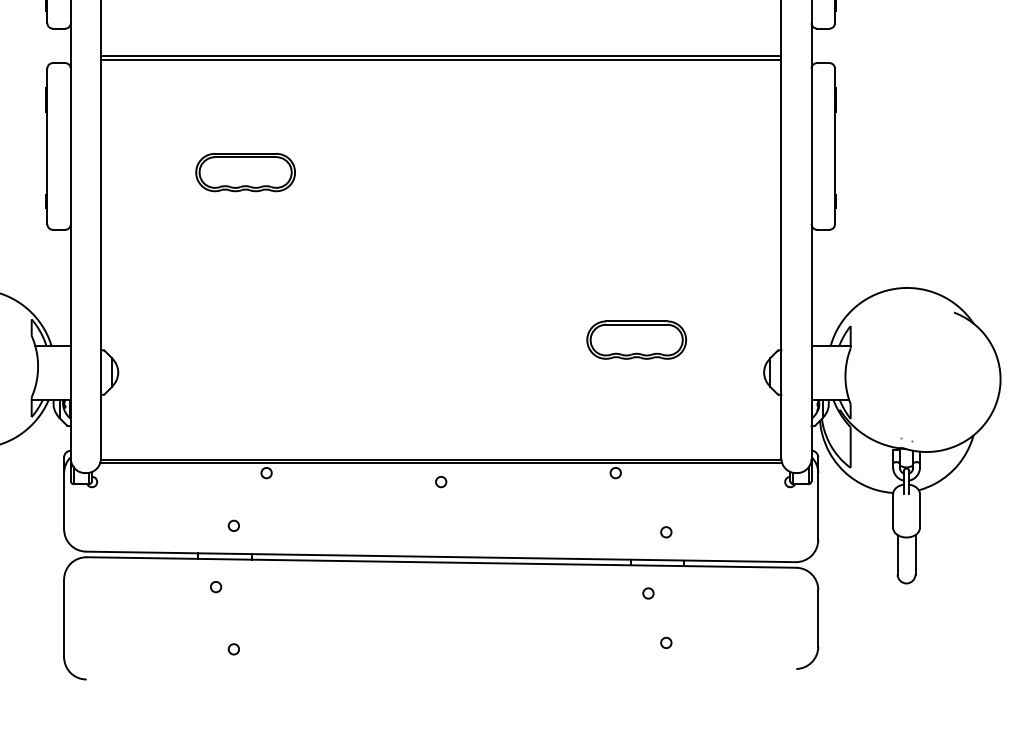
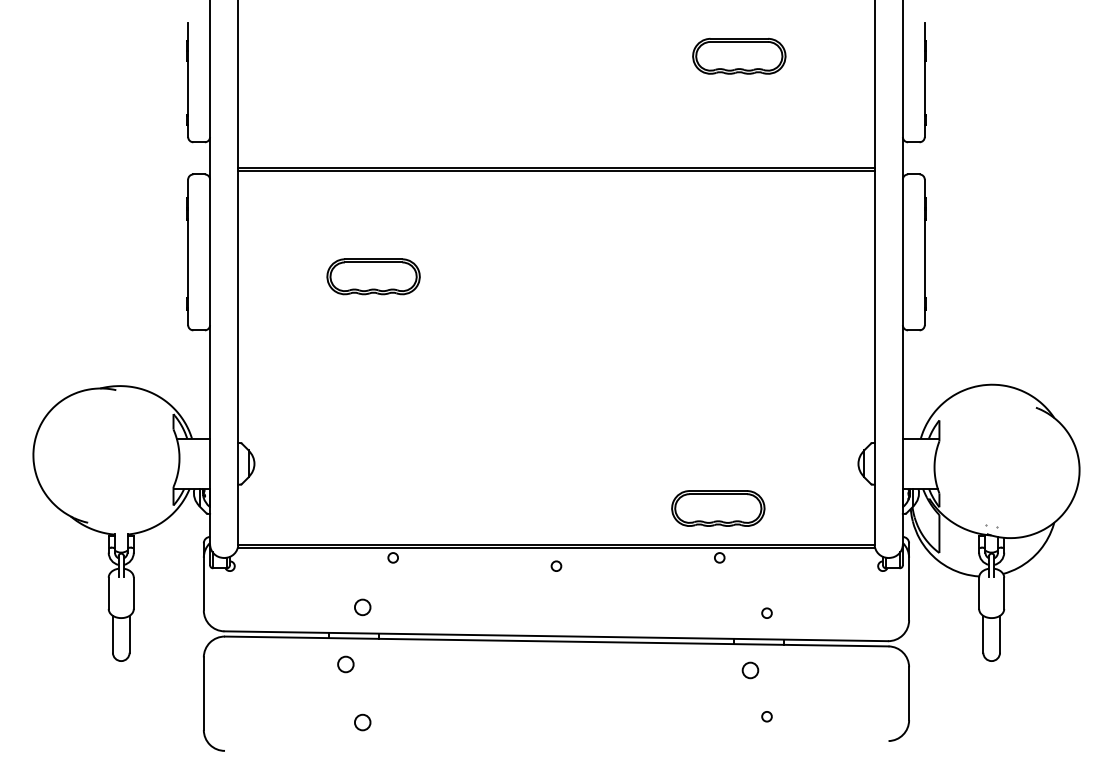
part: (636, 340) -> (718, 508), moved
circle: (233, 525) -> (362, 606), size x1.6
circle: (215, 587) -> (345, 664), size x1.6
circle: (647, 593) -> (749, 670), size x1.6
circle: (233, 649) -> (362, 722), size x1.6

